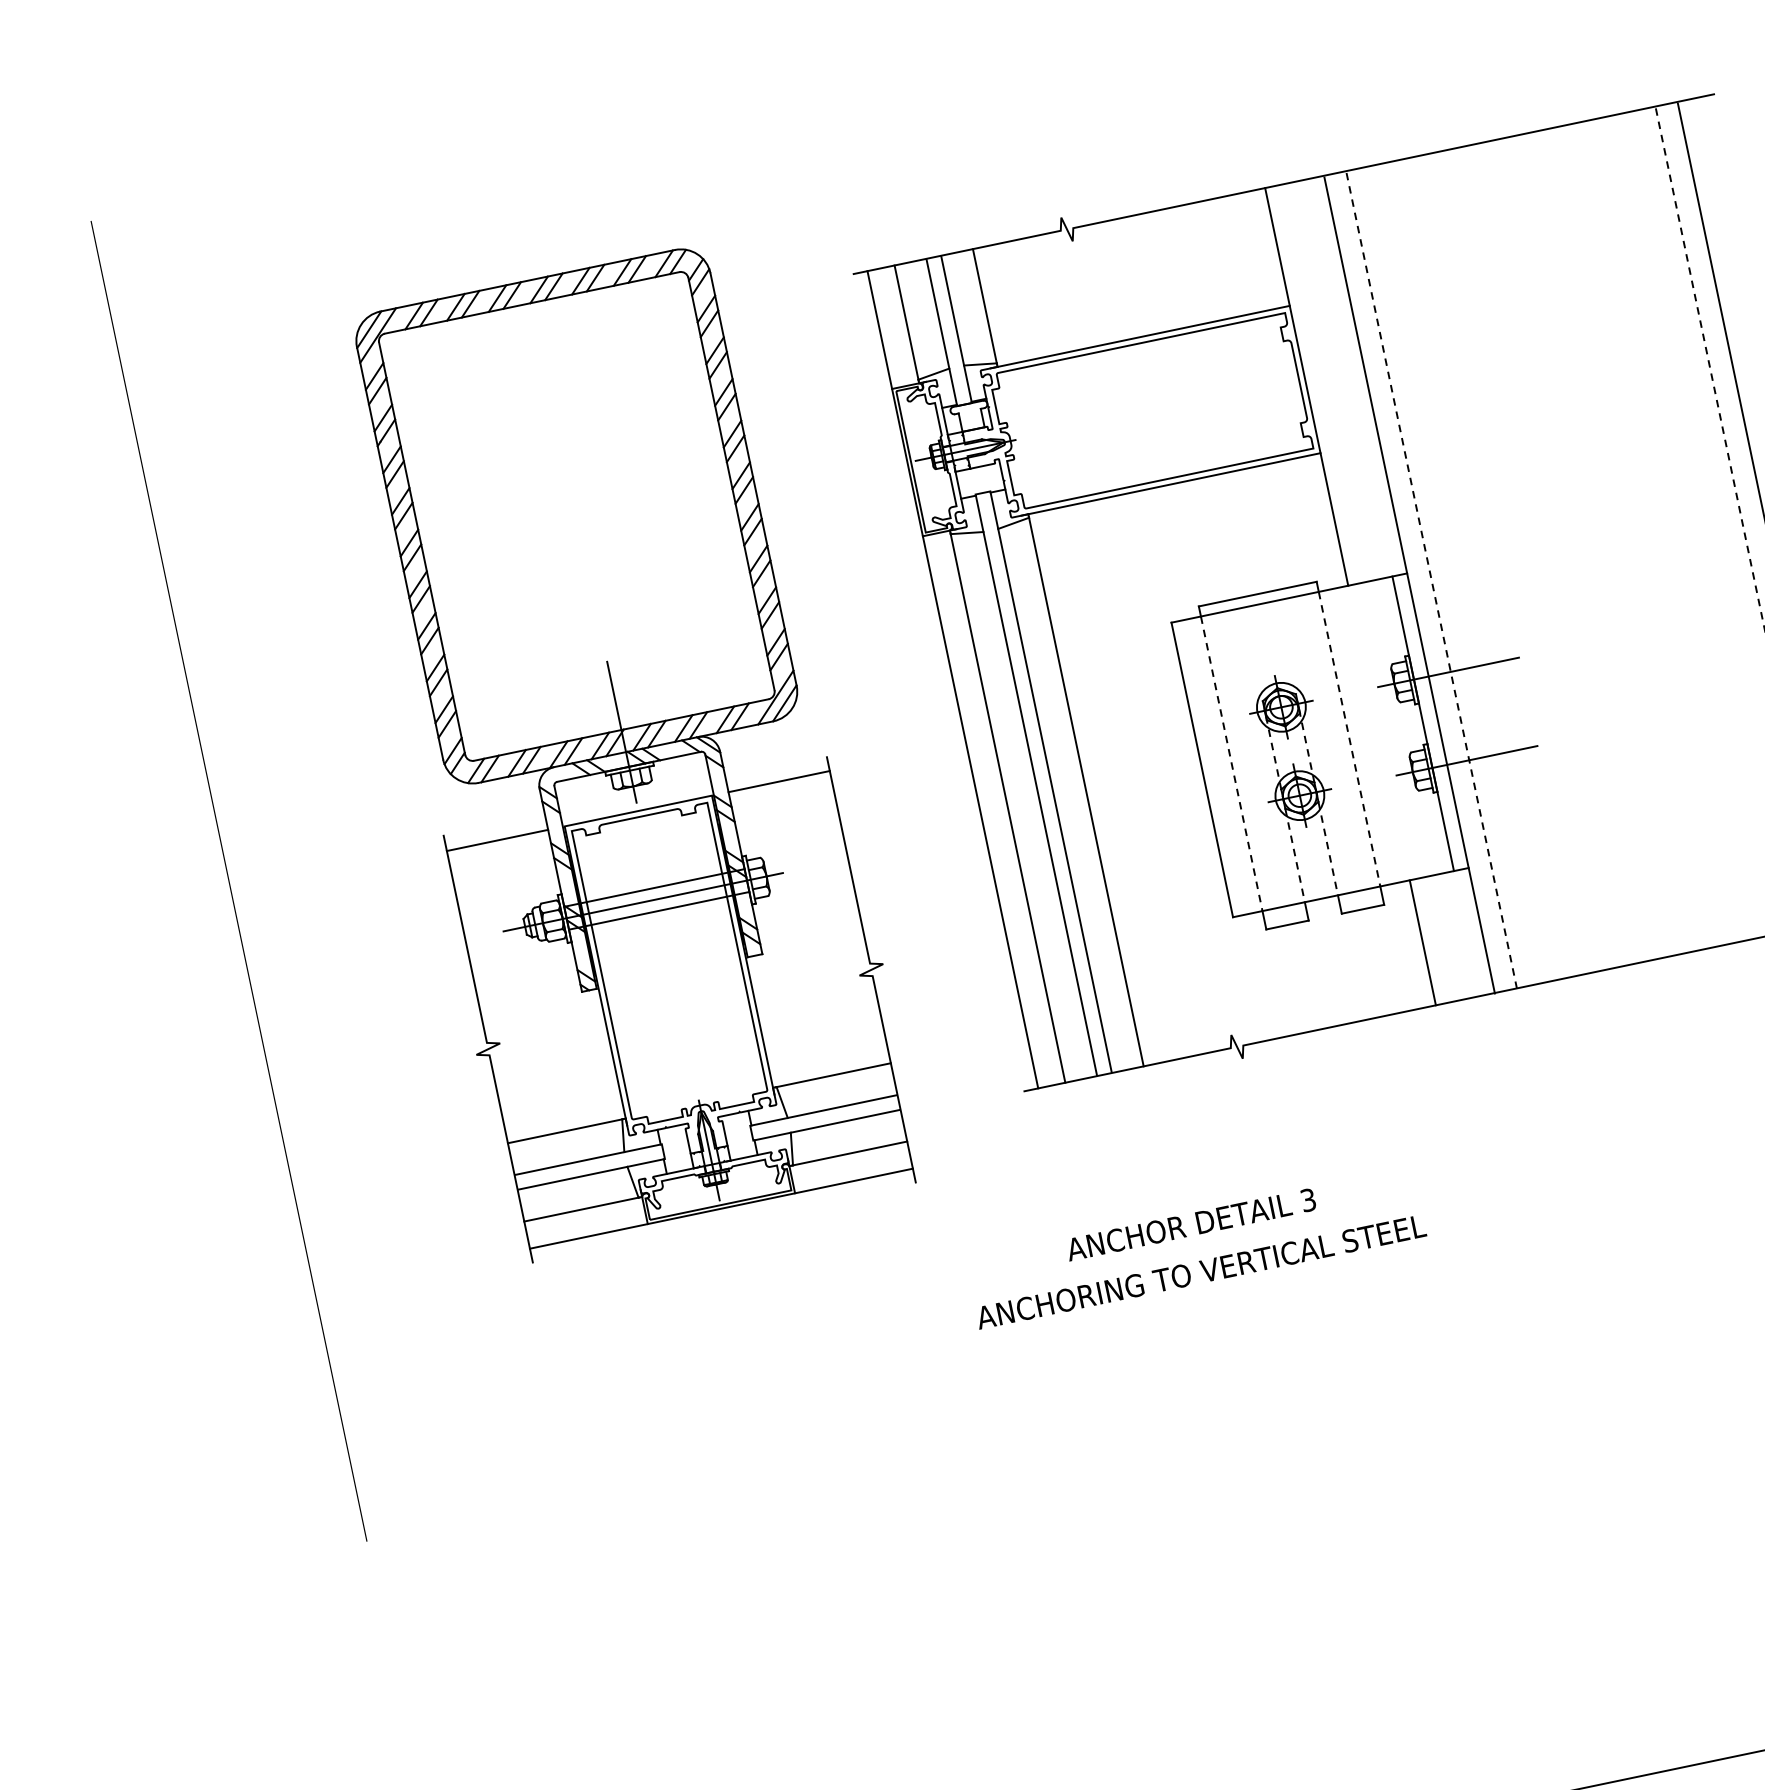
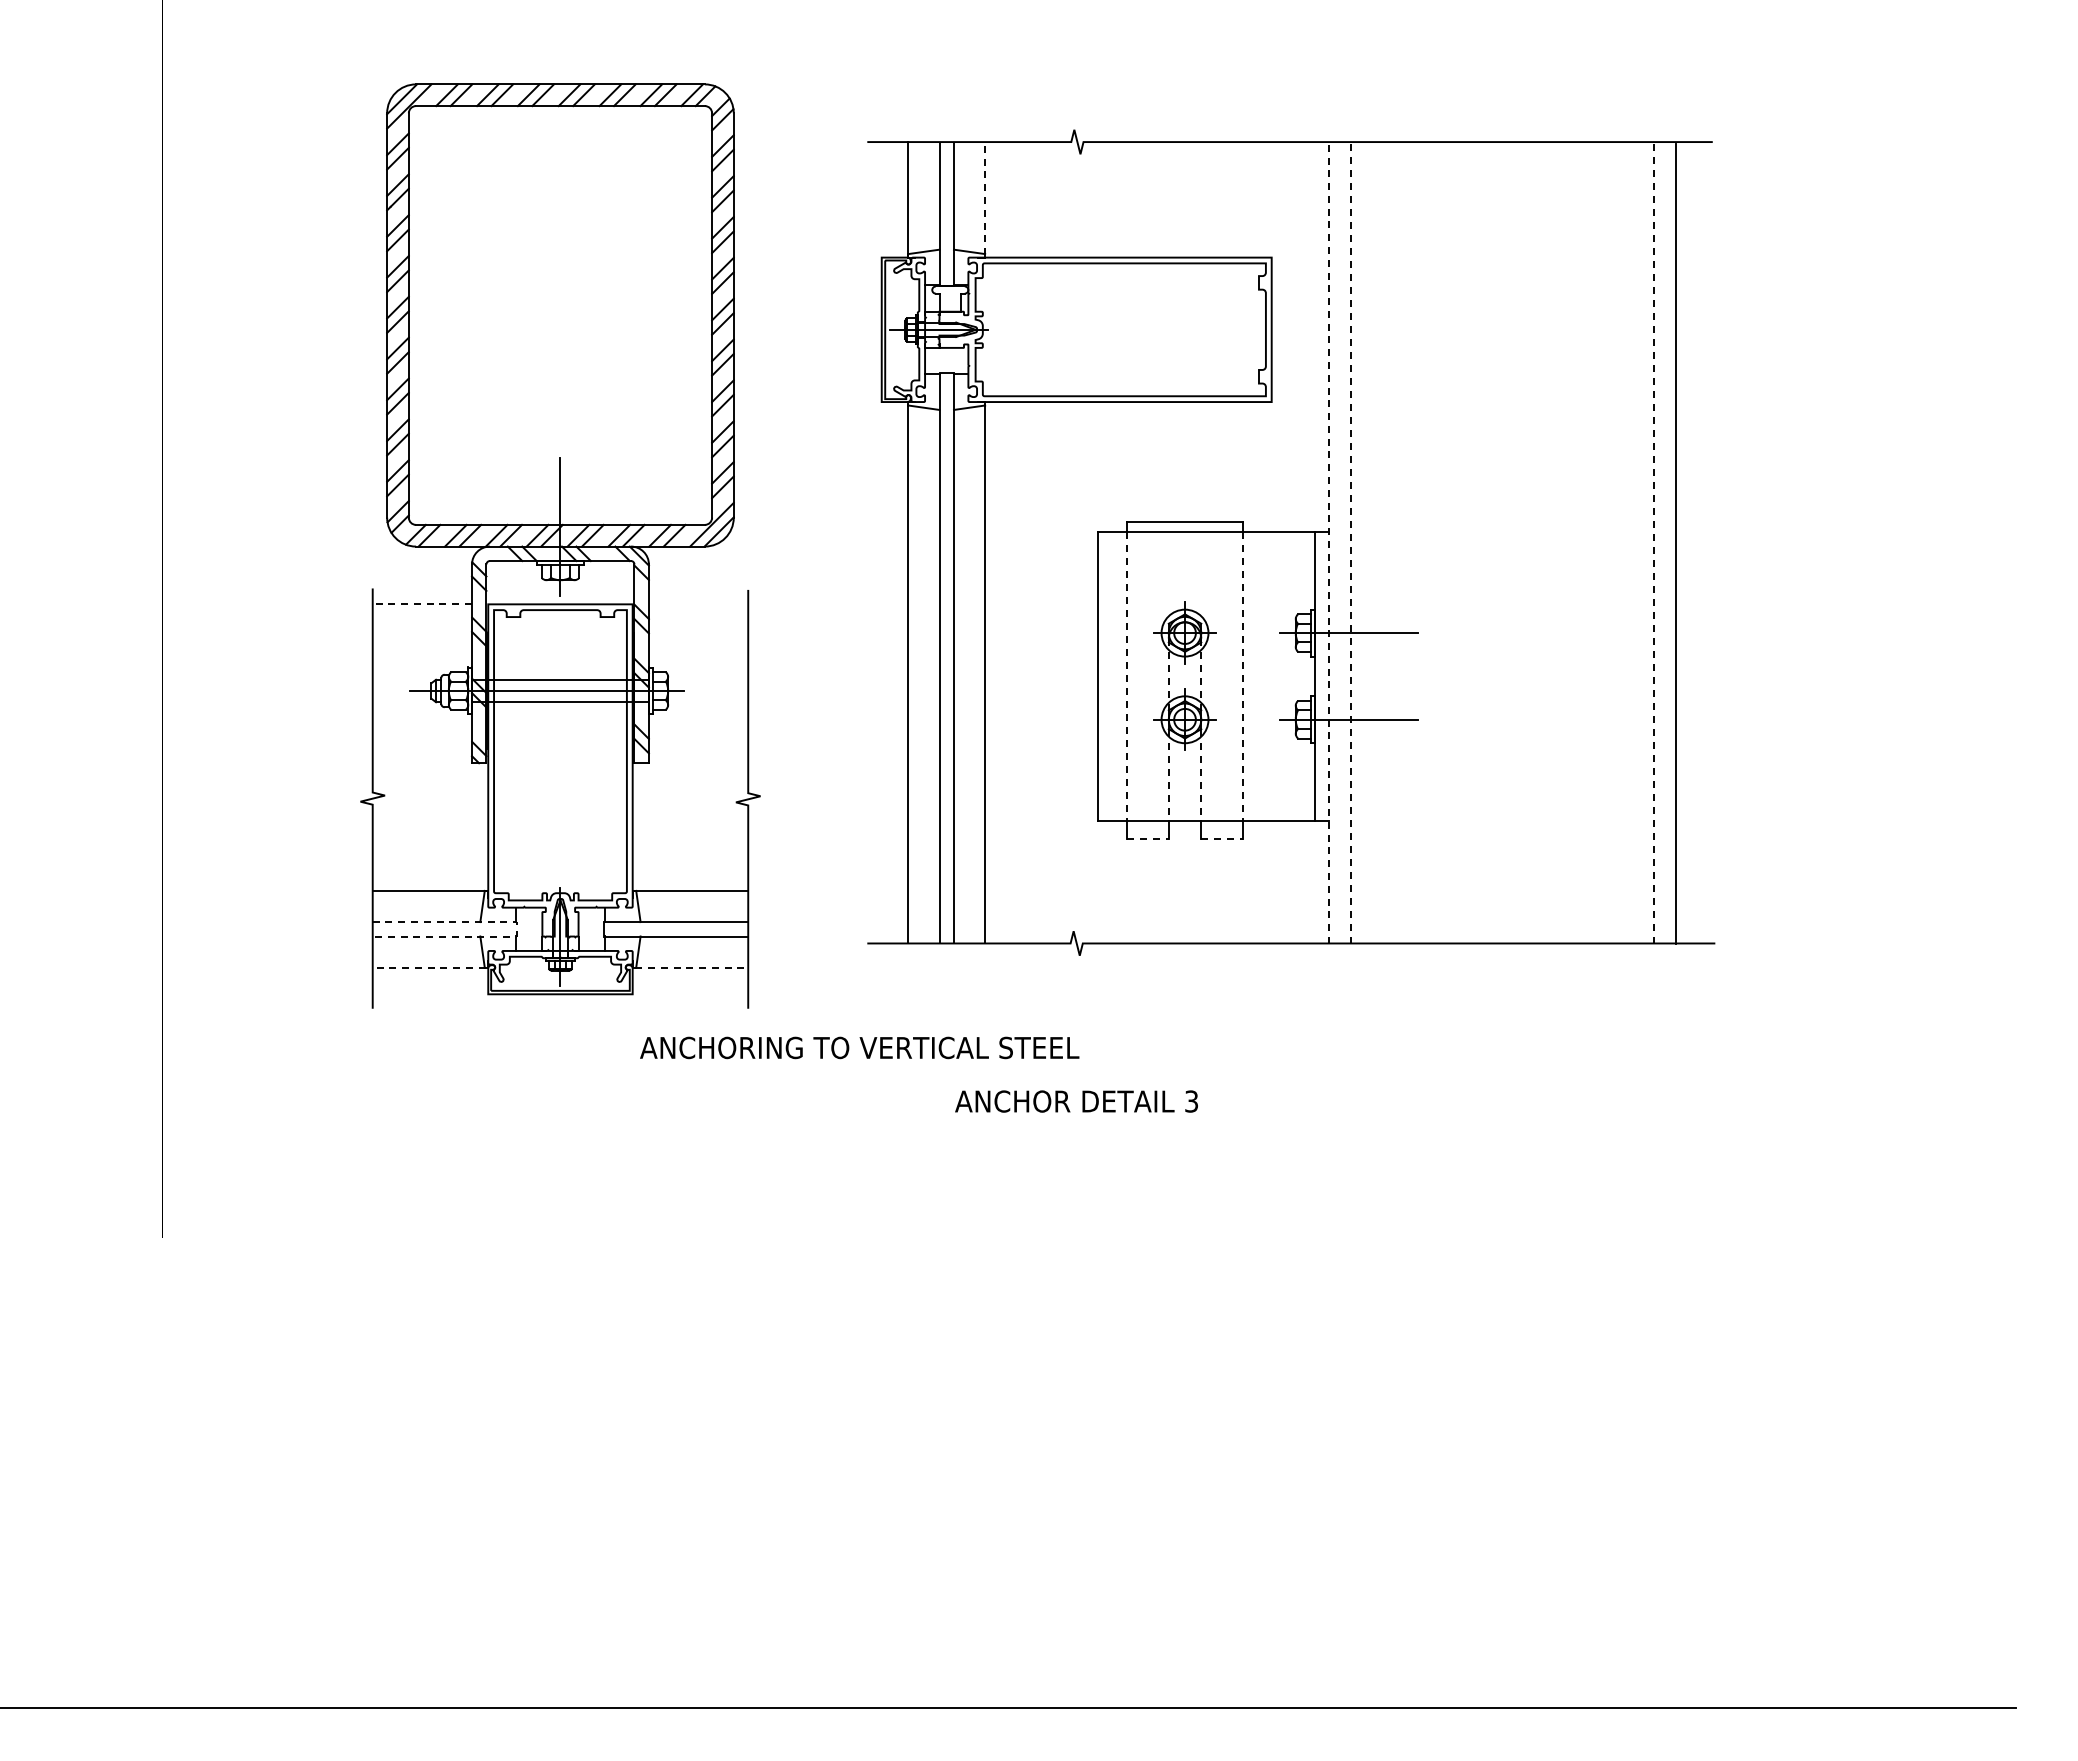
line: (1277, 246) -> (1271, 199), removed
line: (985, 306) -> (985, 198), solid -> dashed
line: (879, 329) -> (881, 199), removed
line: (1334, 519) -> (1271, 467), removed
line: (1409, 585) -> (1329, 543), solid -> dashed
line: (779, 781) -> (698, 604), removed
line: (980, 812) -> (881, 672), removed
line: (497, 840) -> (422, 604), solid -> dashed
line: (1363, 908) -> (1222, 838), solid -> dashed
line: (1287, 924) -> (1148, 838), solid -> dashed
line: (1422, 942) -> (1271, 881), removed
line: (663, 1151) -> (517, 929), solid -> dashed
line: (849, 1153) -> (691, 967), solid -> dashed
line: (854, 1181) -> (690, 994), removed
line: (582, 1209) -> (429, 967), solid -> dashed
text: (1190, 1224) -> (1076, 1101), moved
line: (588, 1236) -> (430, 994), removed
text: (1200, 1271) -> (859, 1047), moved

